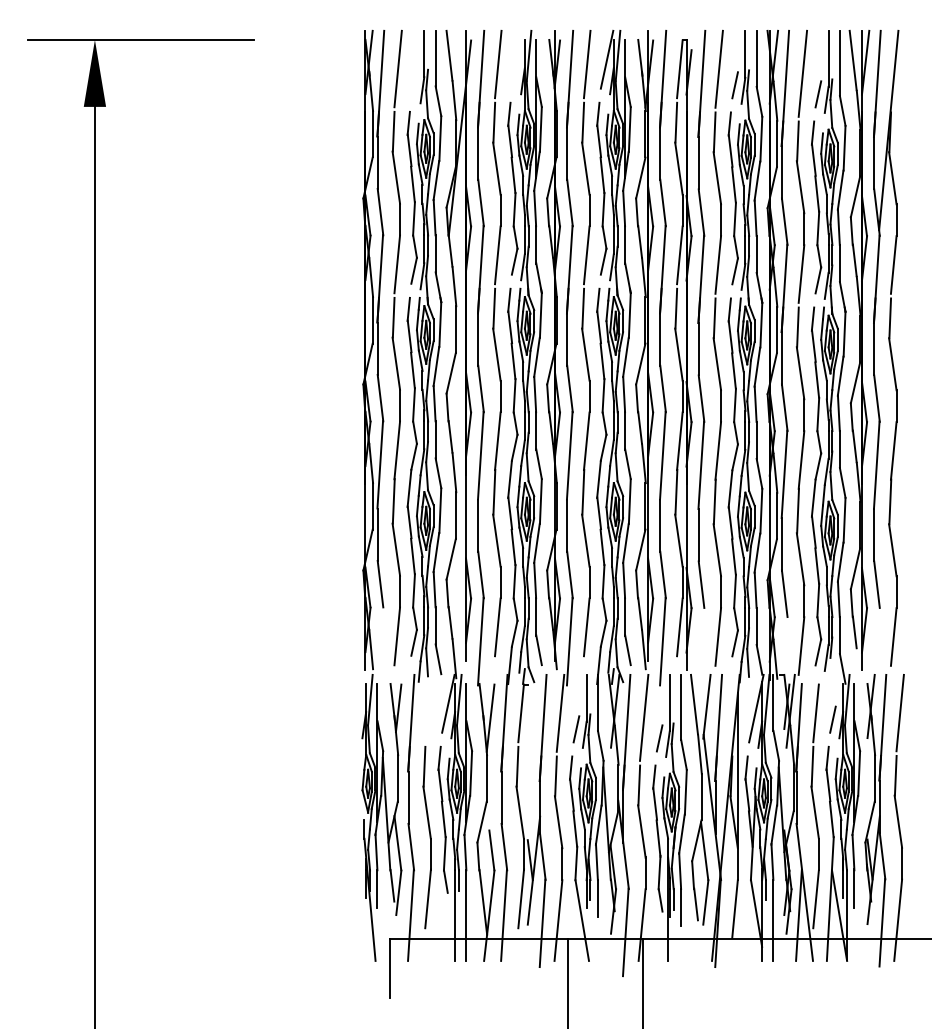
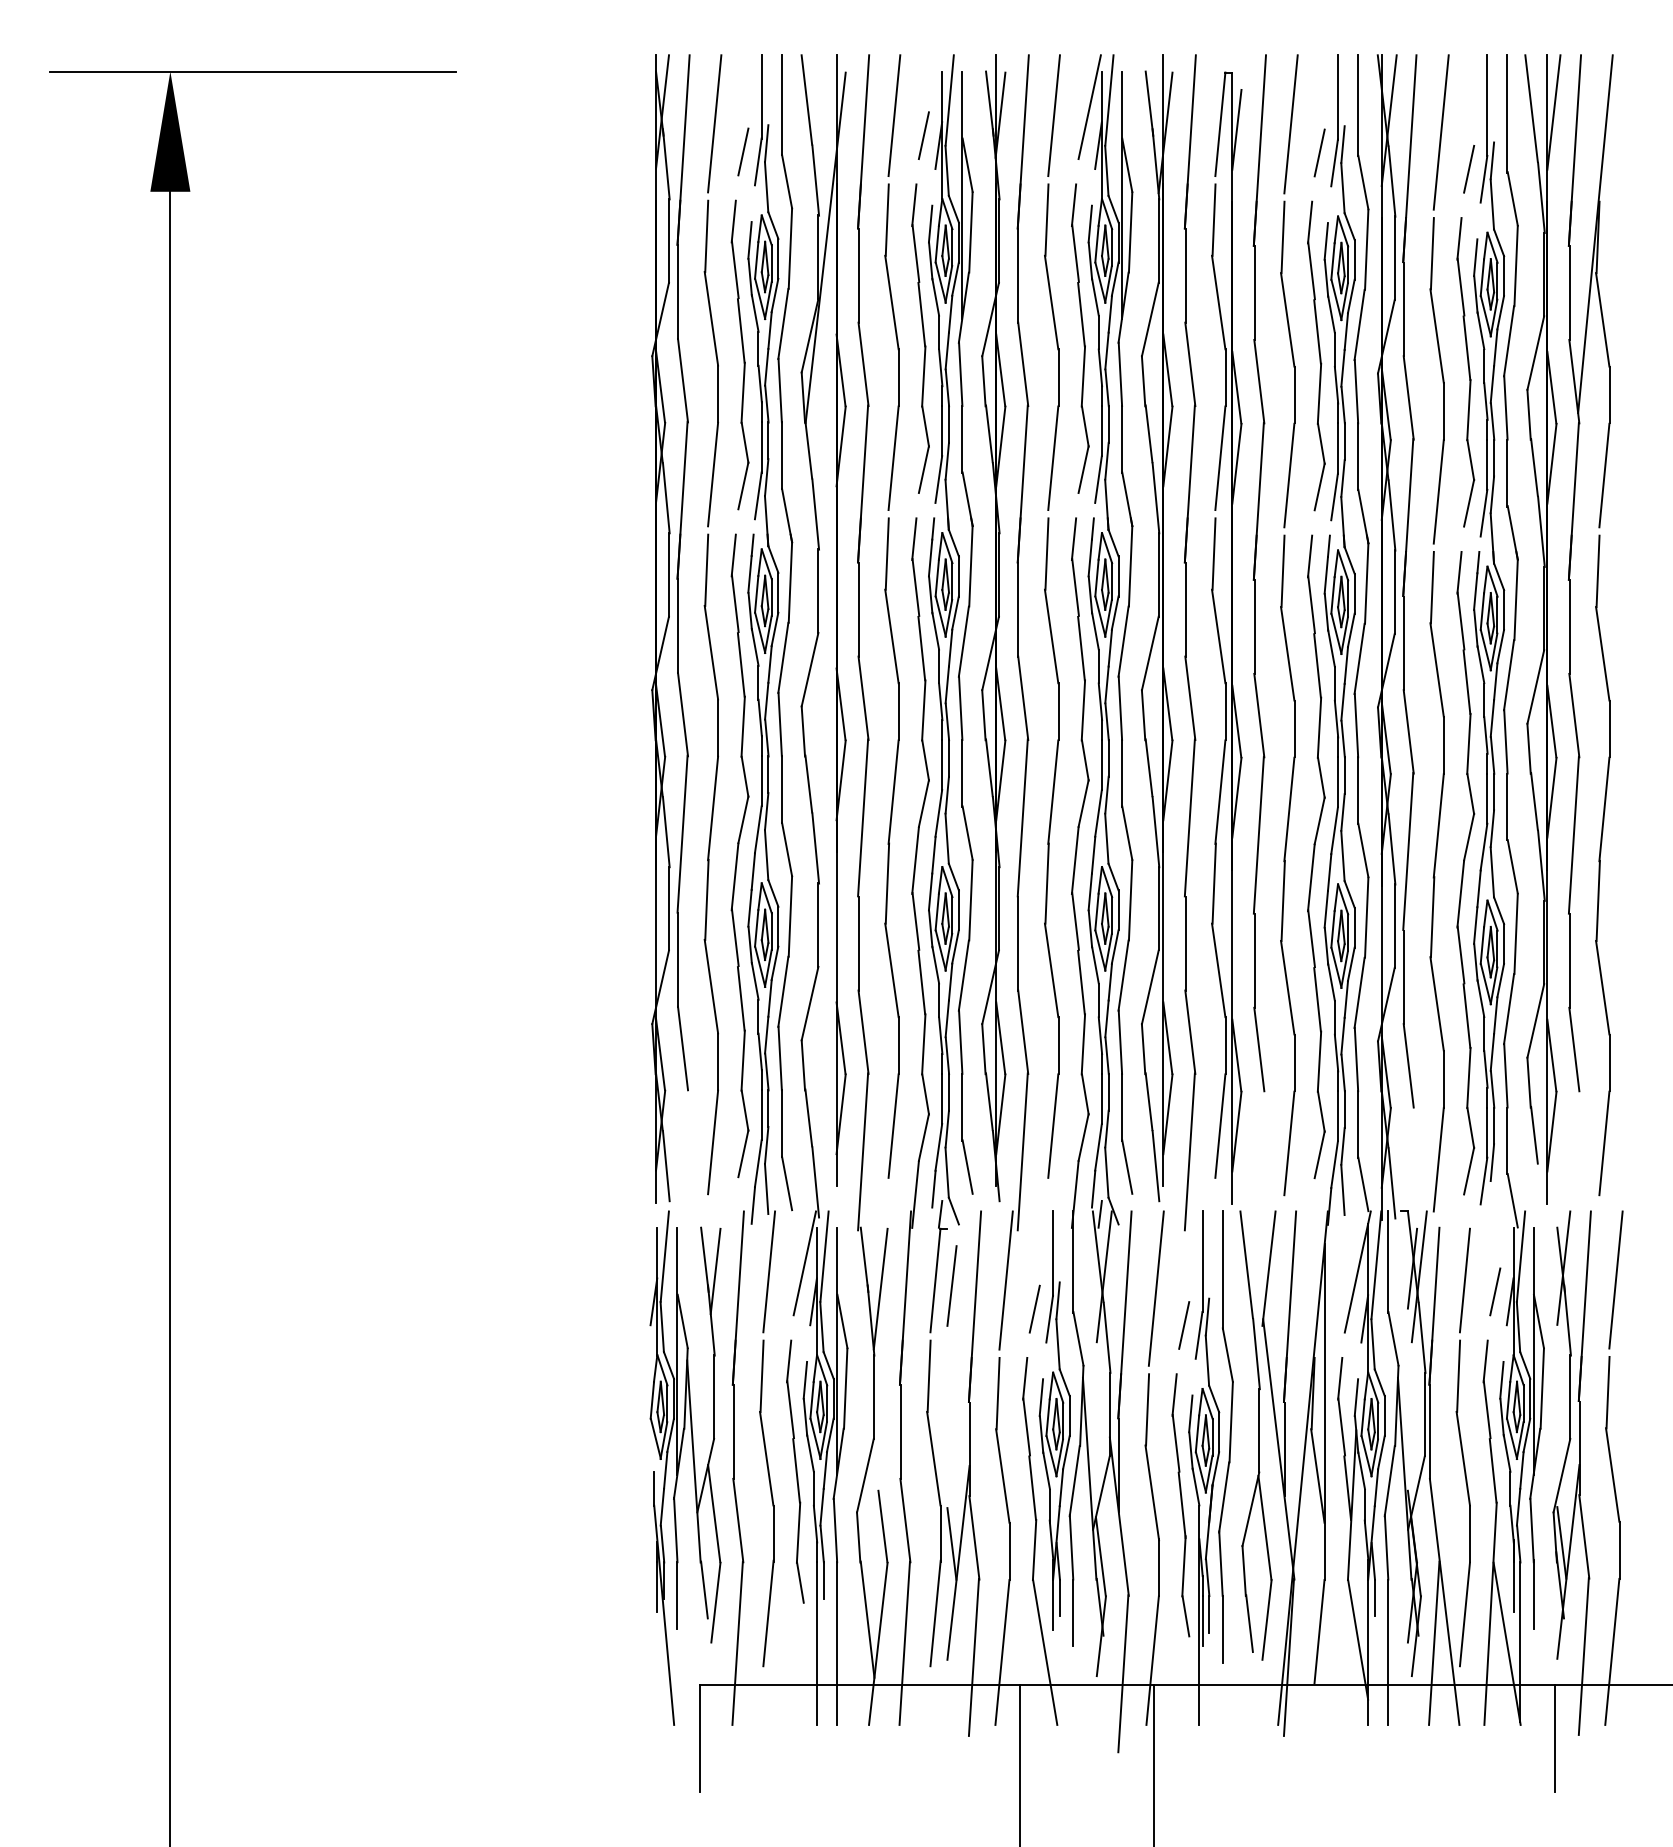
line: (514, 75) -> (923, 135), added
line: (413, 84) -> (742, 151), added
line: (428, 708) -> (769, 1271), added
line: (529, 716) -> (950, 1286), added
line: (866, 968) -> (1555, 1738), added

